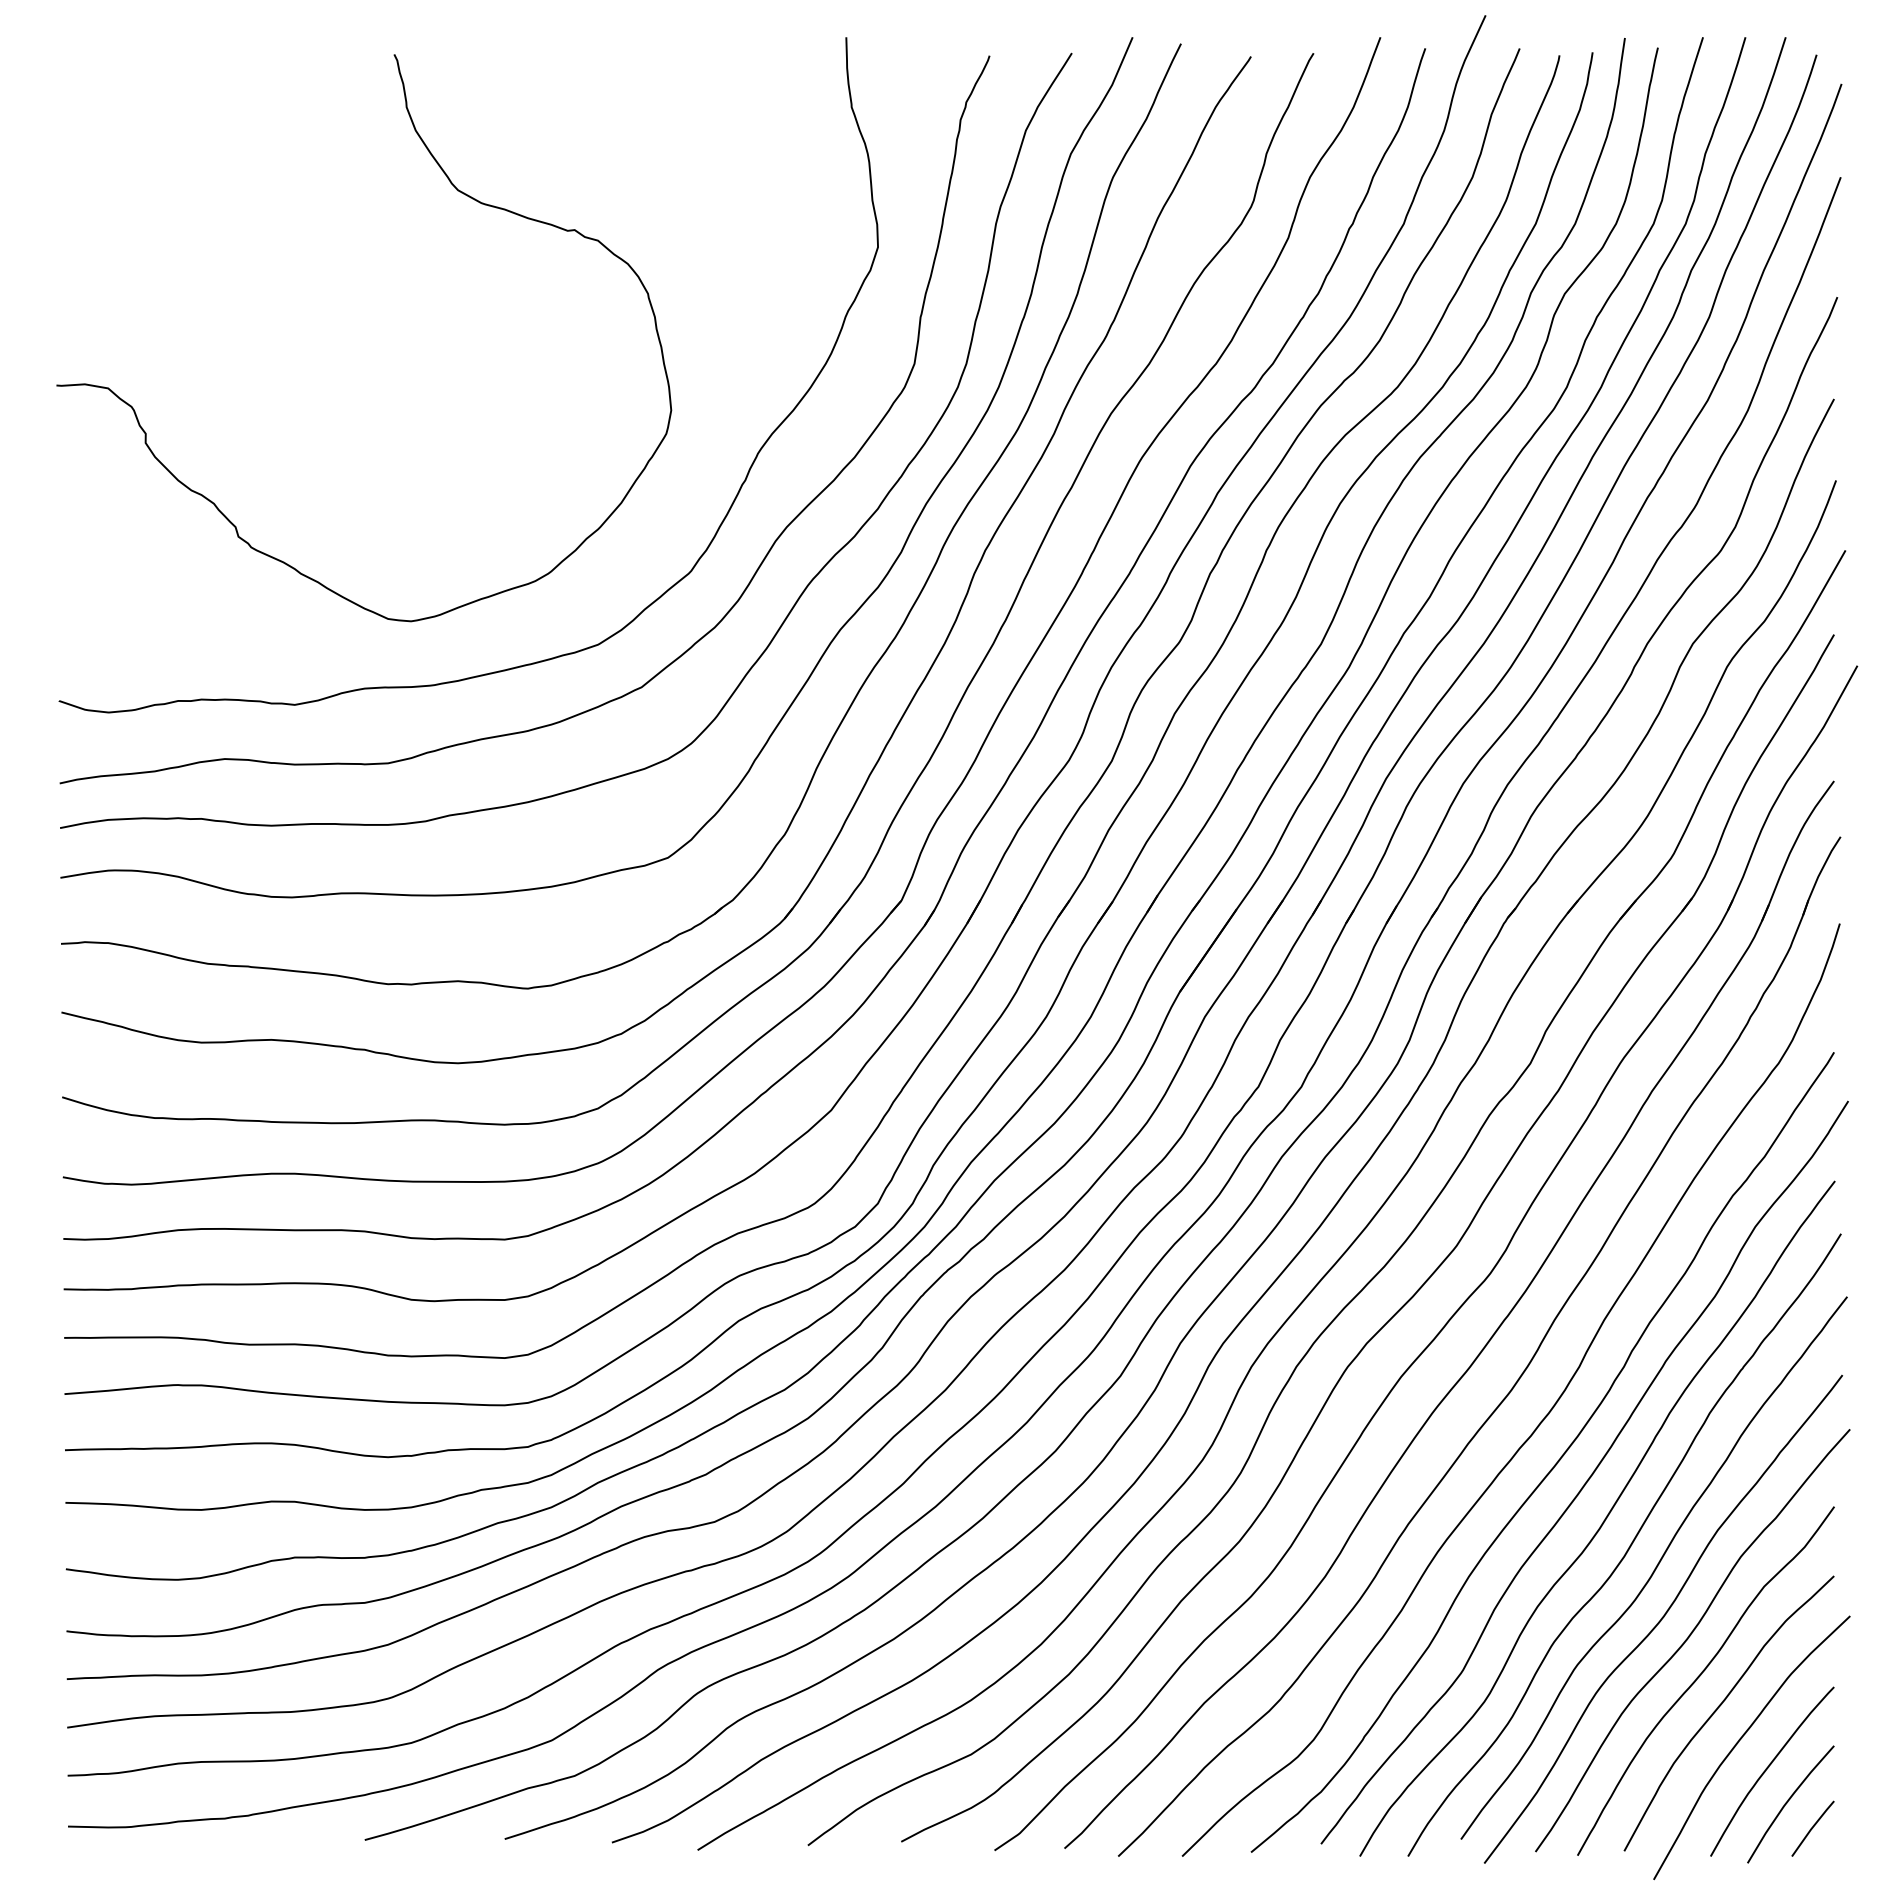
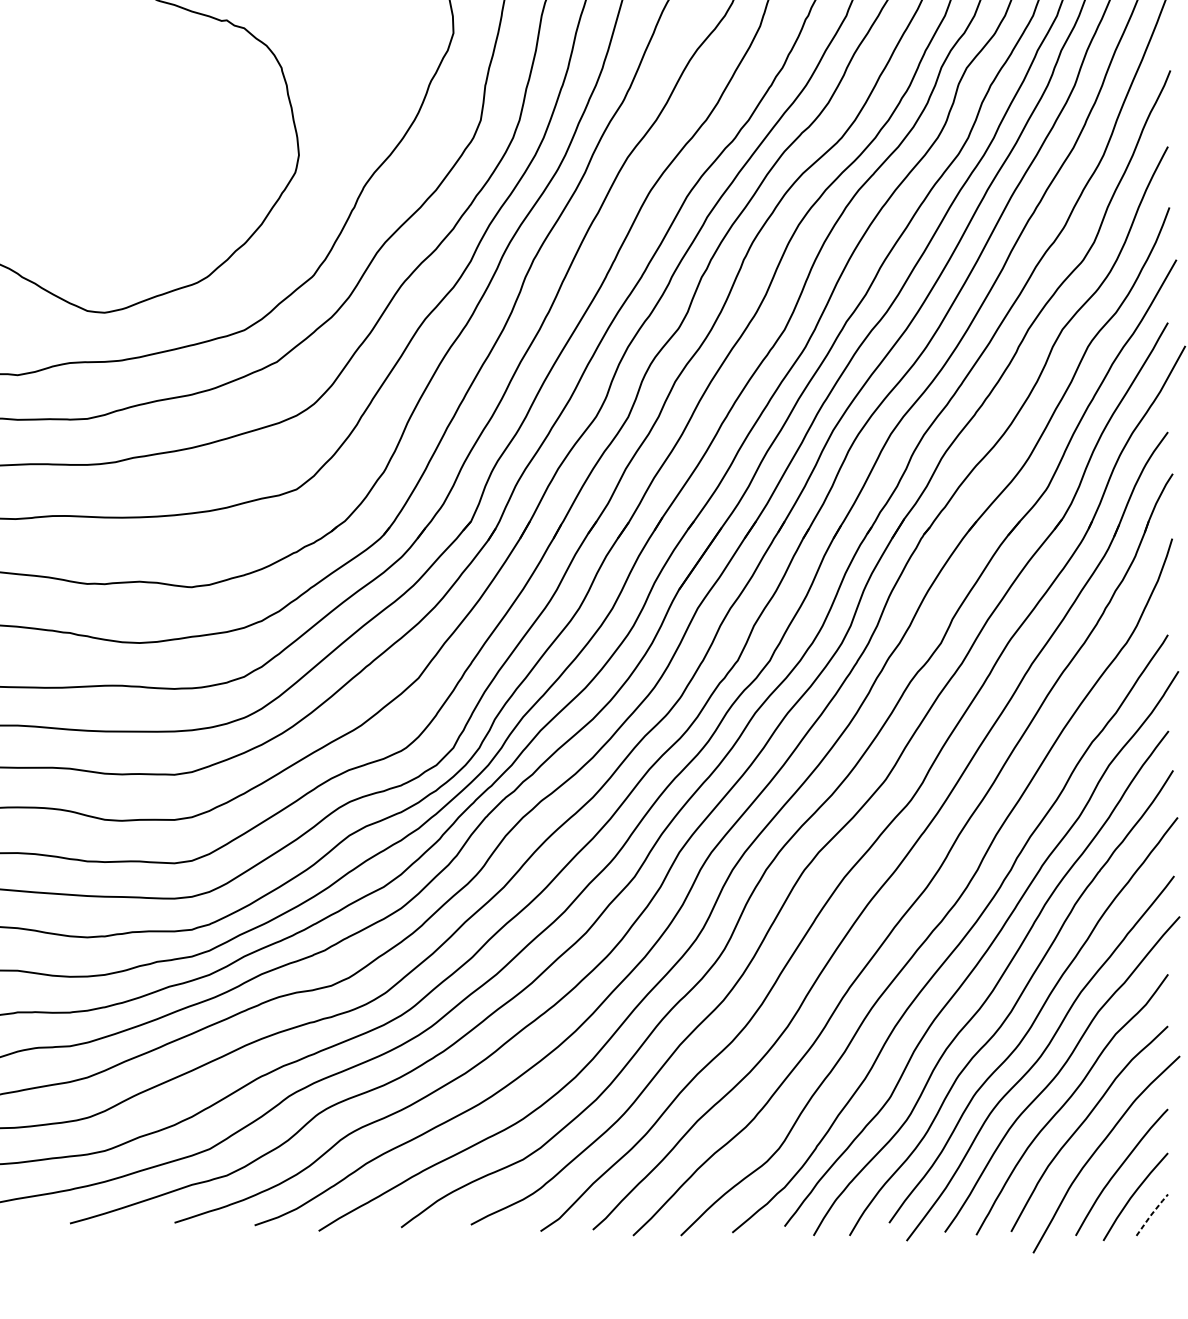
line: (1812, 1827) -> (1151, 1214), solid -> dashed

